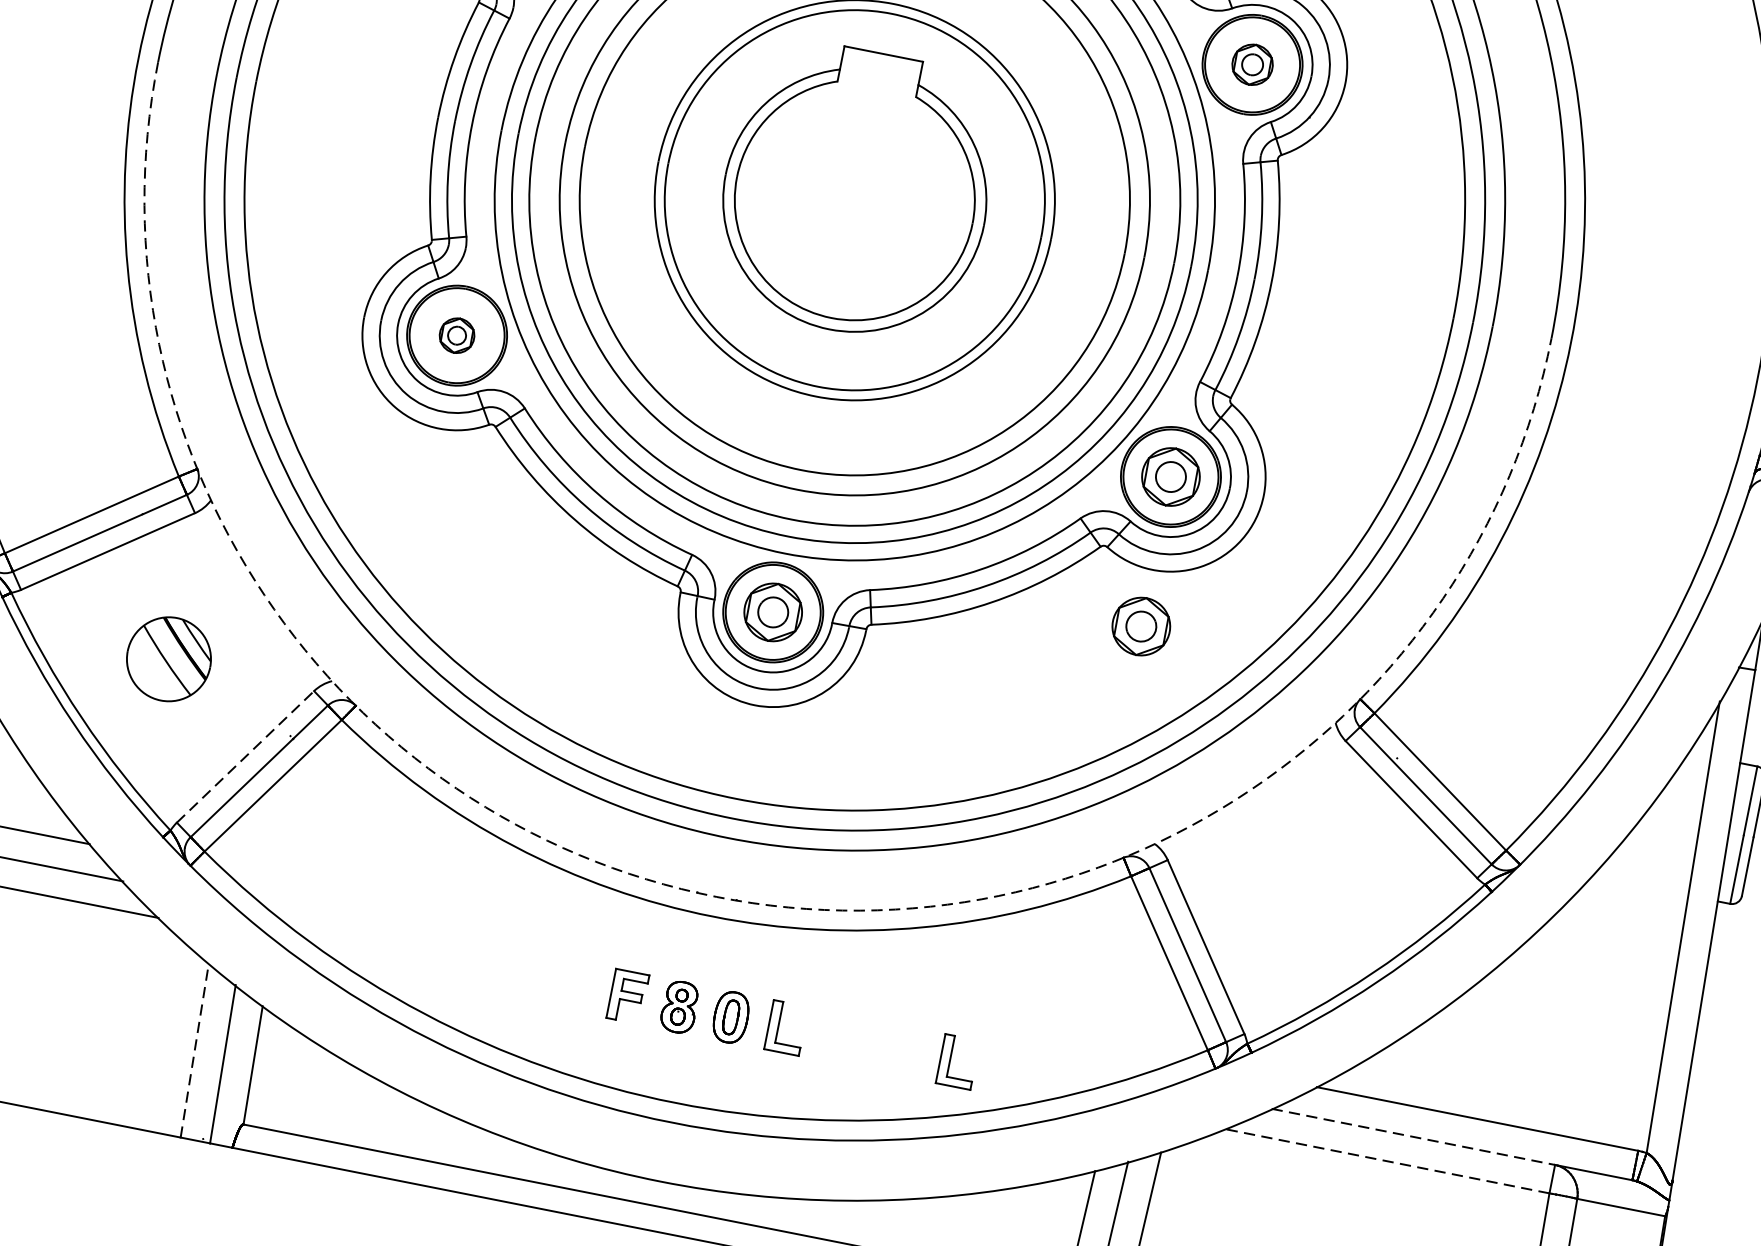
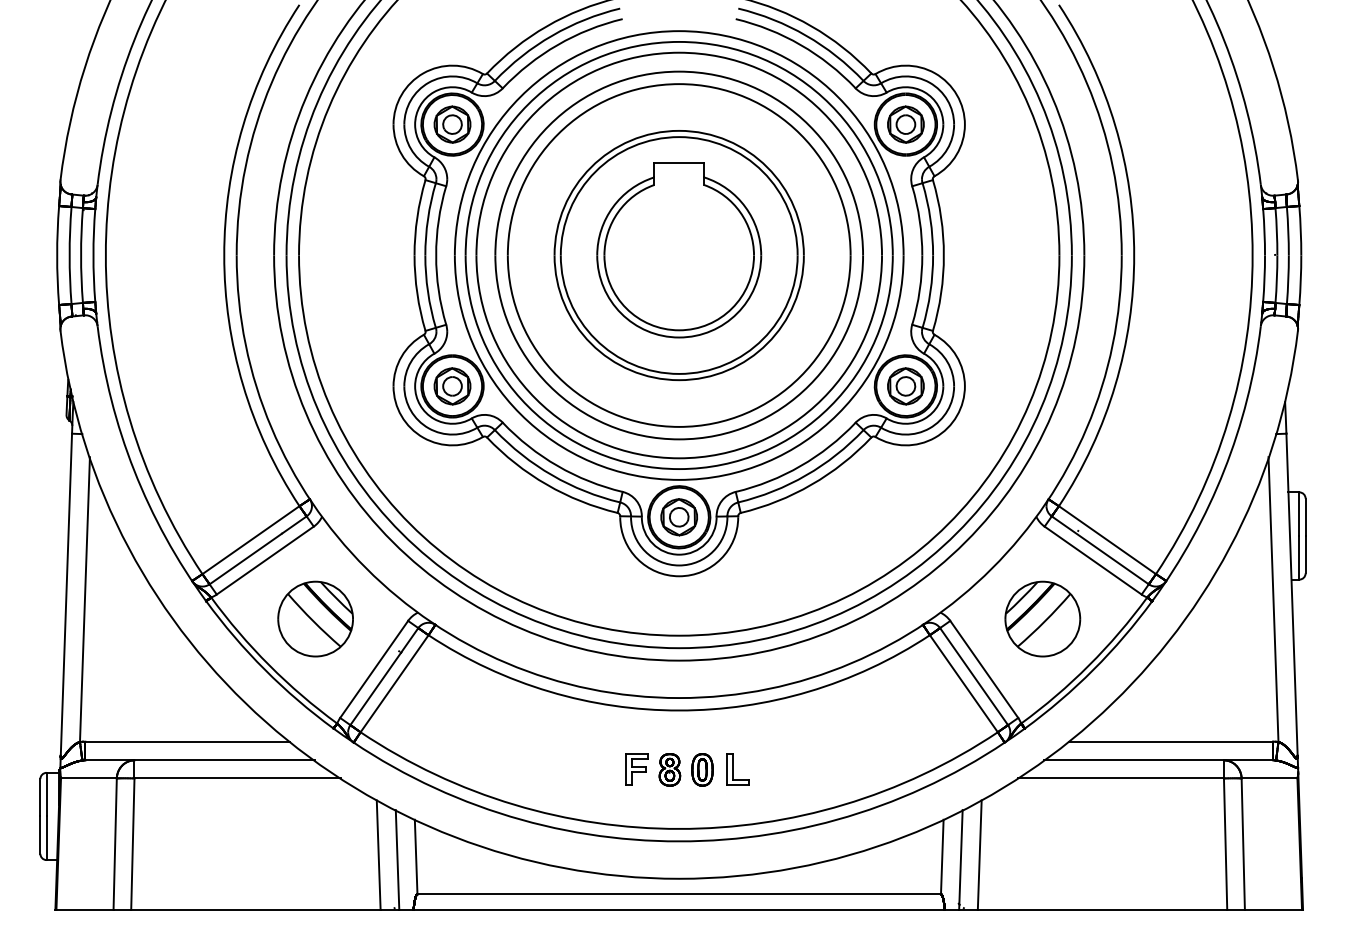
part: (1251, 64) -> (905, 124), size x1.43
part: (457, 335) -> (452, 386), size x1.67
part: (1140, 626) -> (905, 481), removed
part: (169, 658) -> (315, 618), size x1.43
line: (246, 757) -> (374, 669), dashed -> solid
part: (1313, 885) -> (1042, 618), added
arc: (717, 897) -> (679, 698), dashed -> solid
line: (194, 1051) -> (378, 855), dashed -> solid
part: (957, 1061) -> (846, 769), removed
line: (1414, 1137) -> (1134, 760), dashed -> solid
line: (1386, 1161) -> (1120, 778), dashed -> solid

